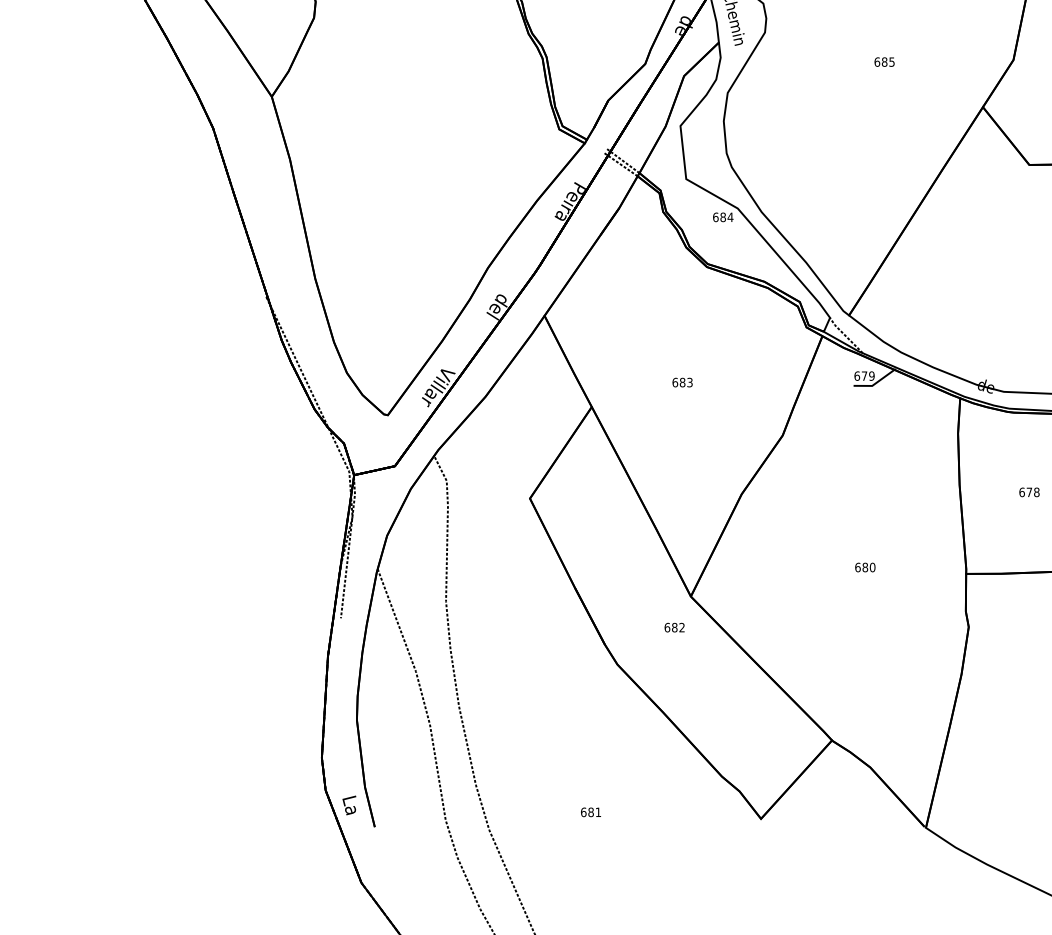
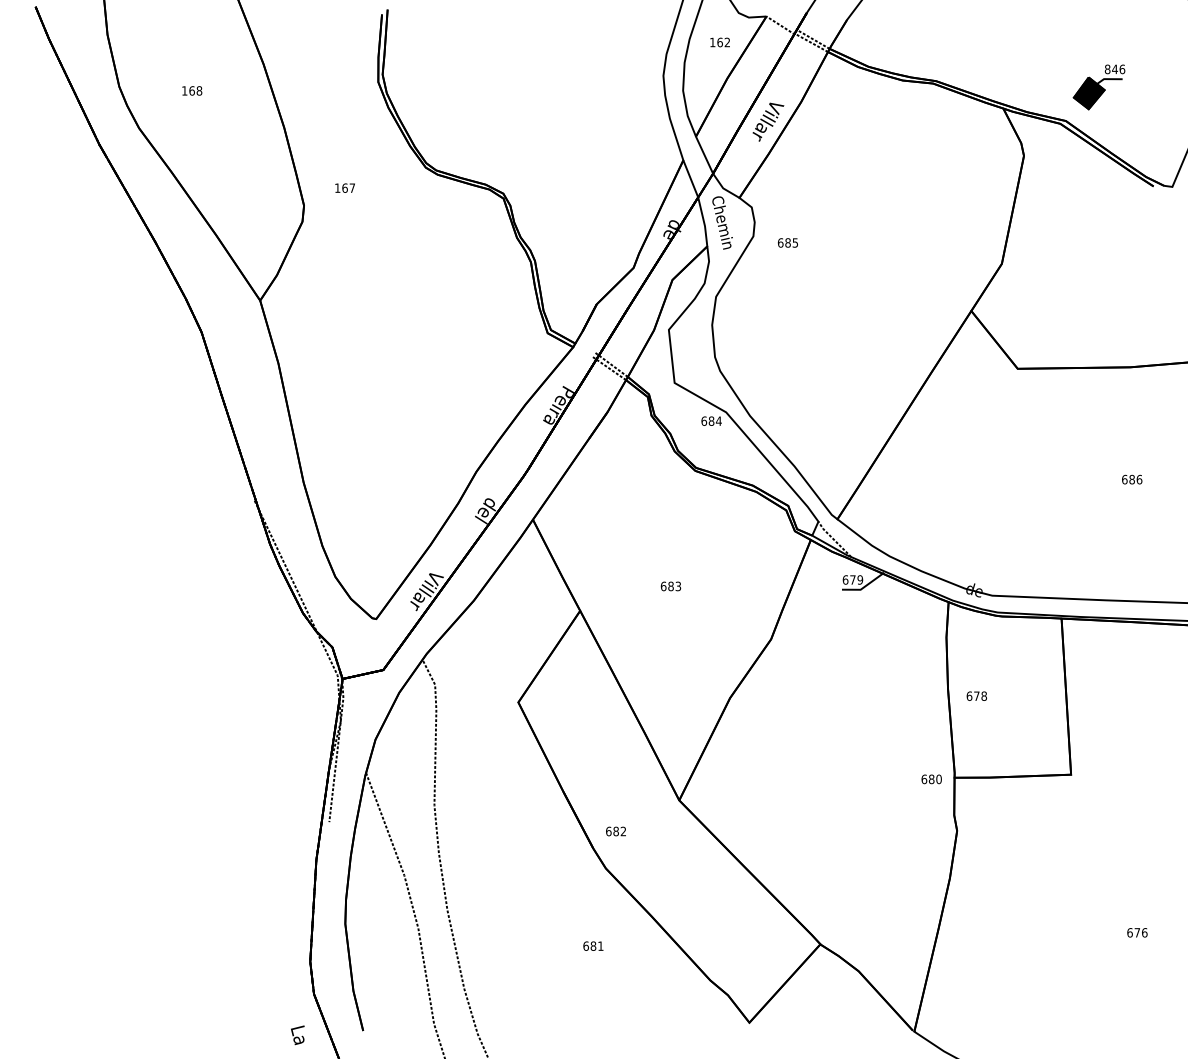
text: (884, 61) -> (787, 242), moved
text: (1029, 491) -> (976, 695), moved
text: (865, 567) -> (931, 779), moved
text: (674, 627) -> (615, 831), moved
text: (349, 805) -> (297, 1035), moved
text: (591, 811) -> (593, 945), moved

